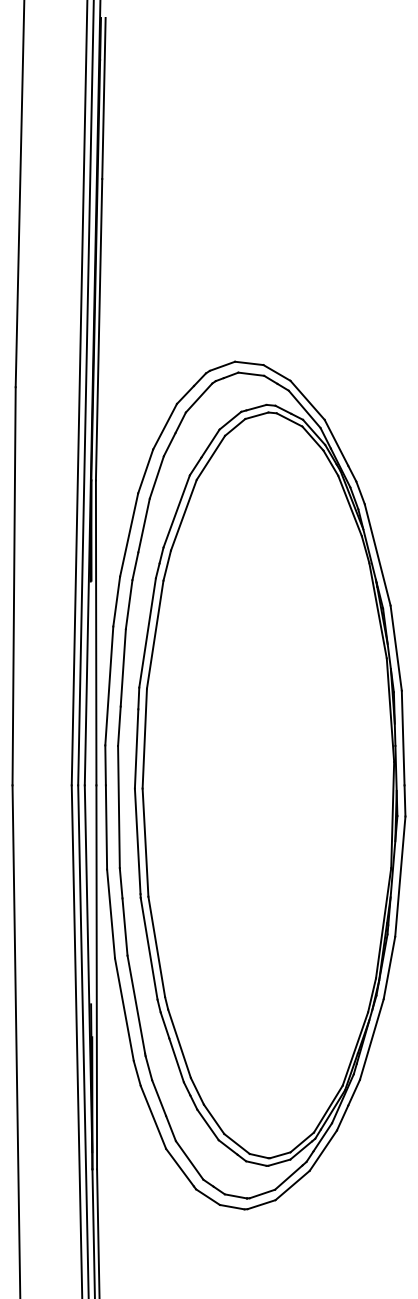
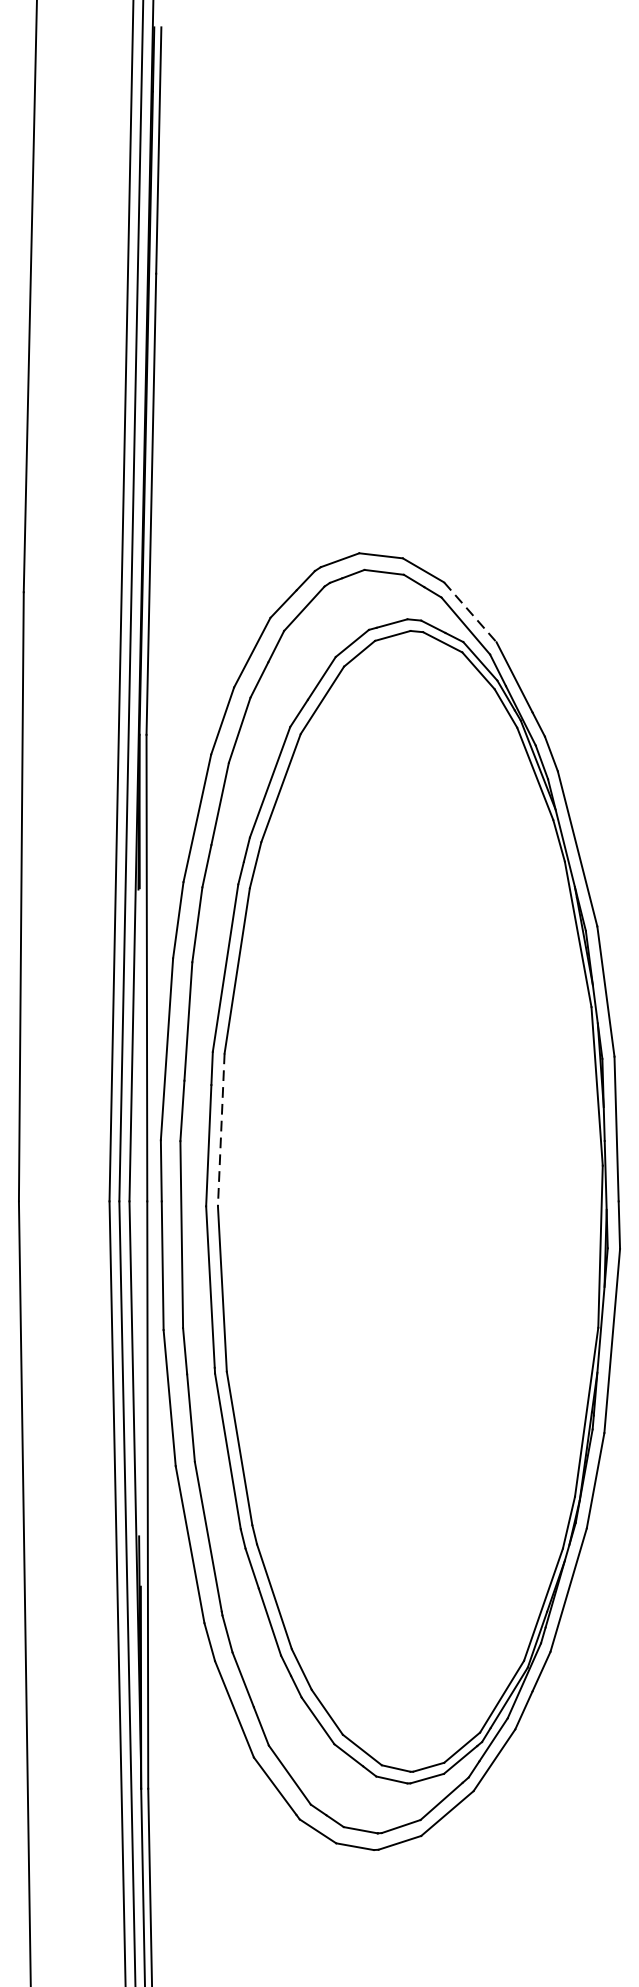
line: (307, 400) -> (470, 612), solid -> dashed
line: (144, 738) -> (220, 1129), solid -> dashed

